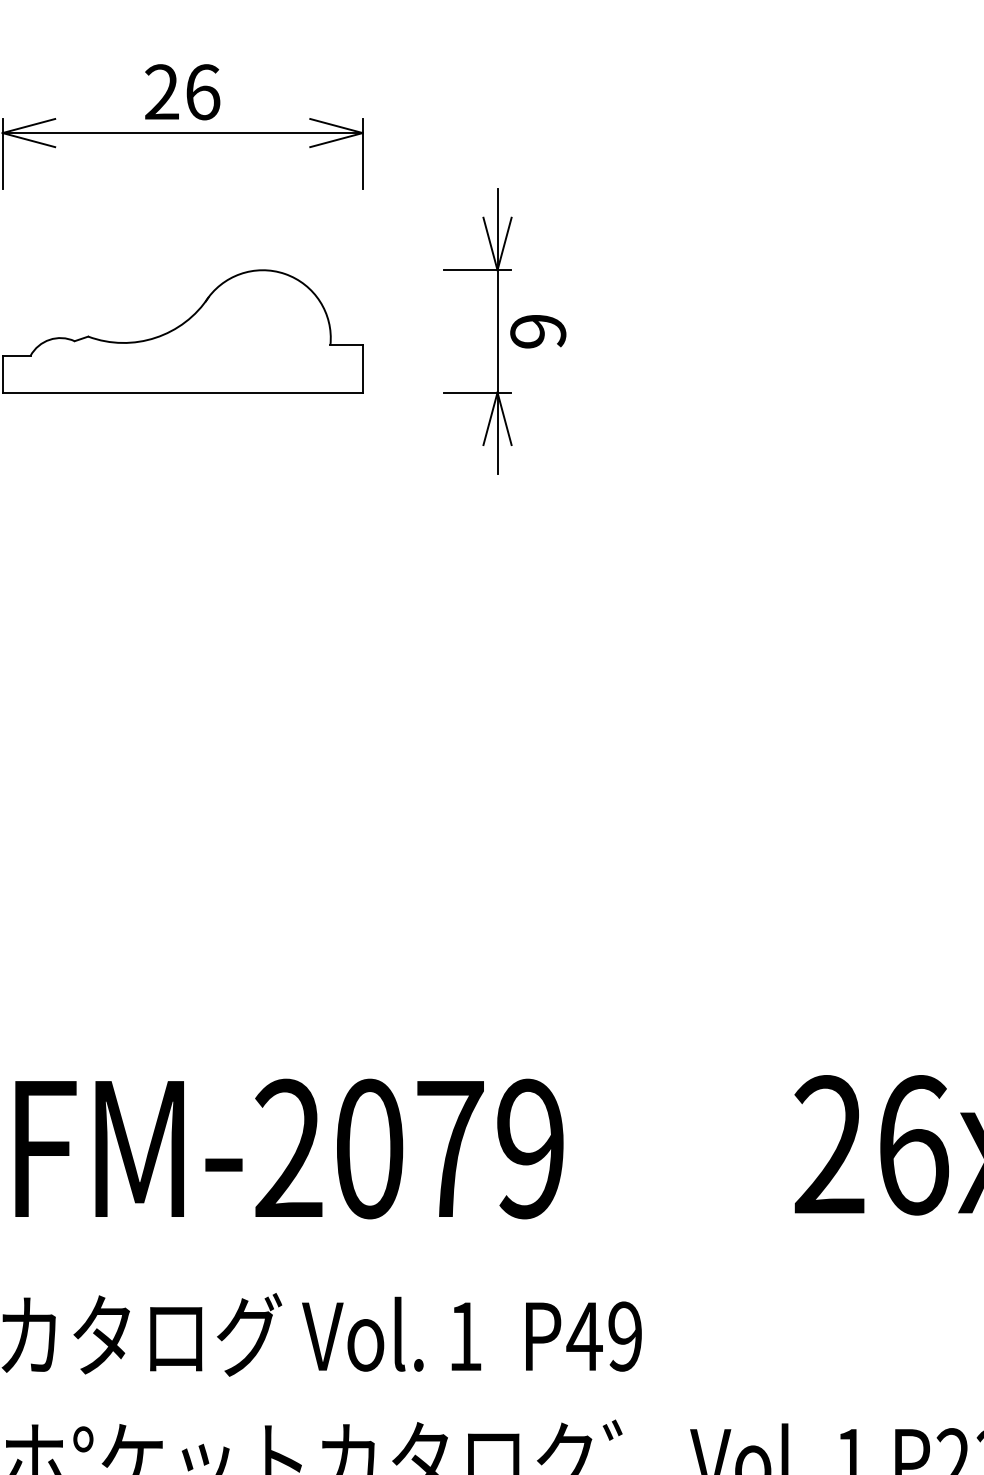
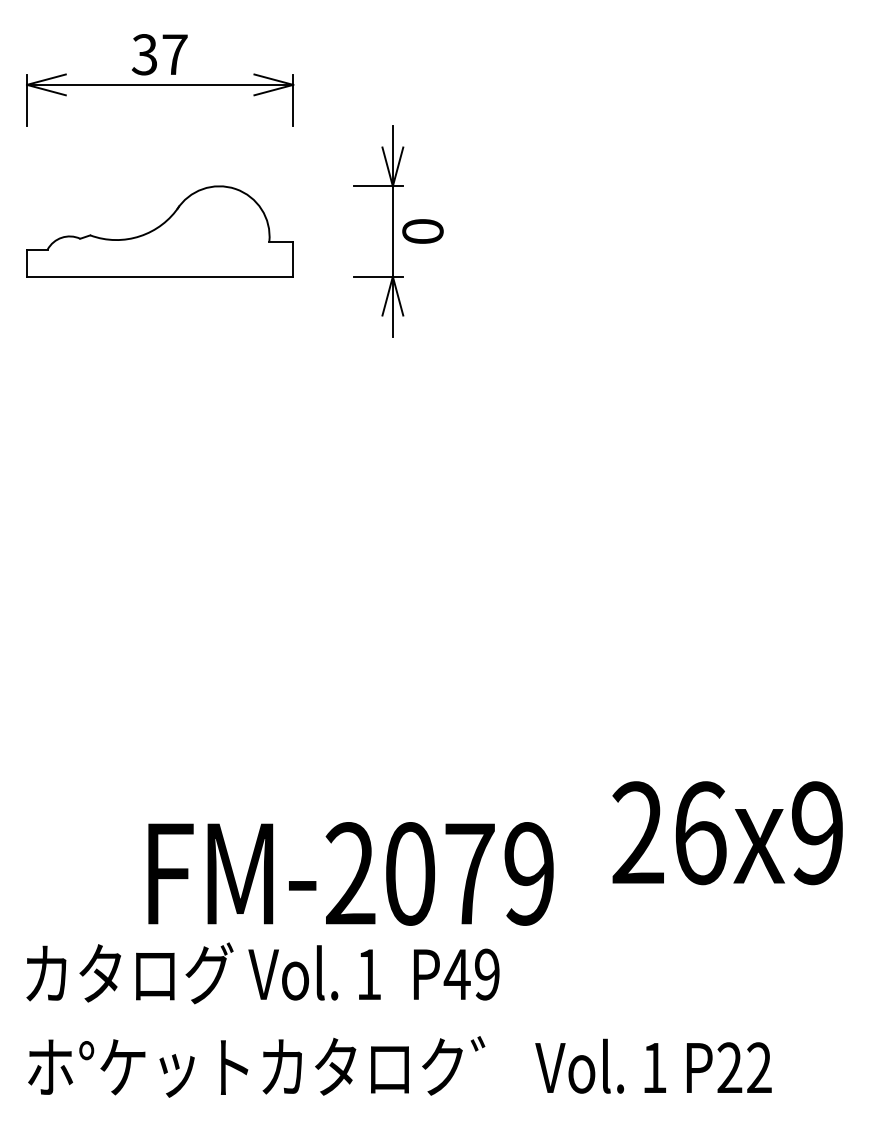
text: (181, 91) -> (159, 54), 26 -> 37
text: (537, 331) -> (422, 231), 9 -> 0
text: (288, 1148) -> (350, 873), moved

